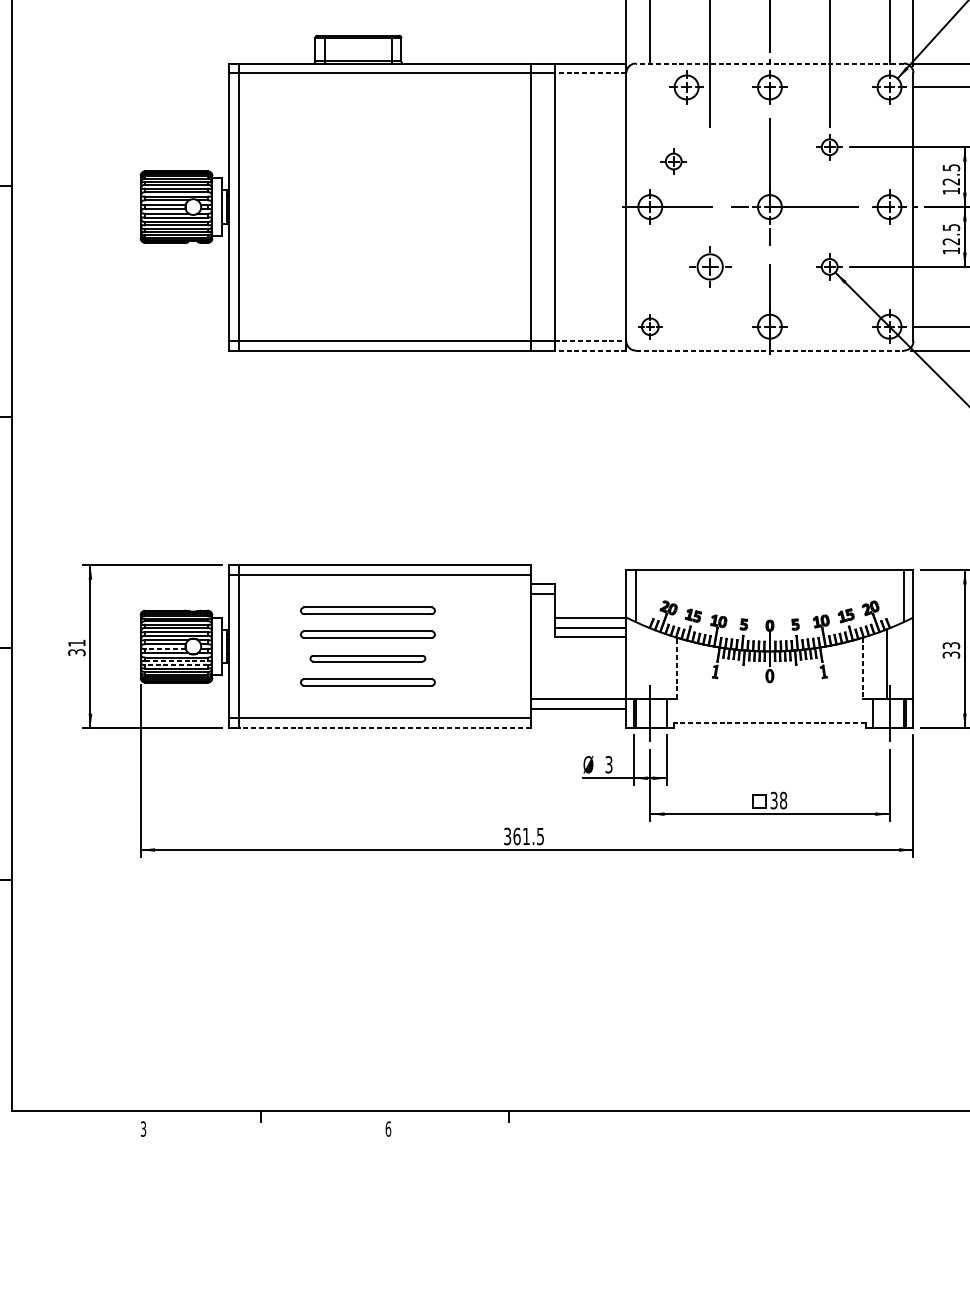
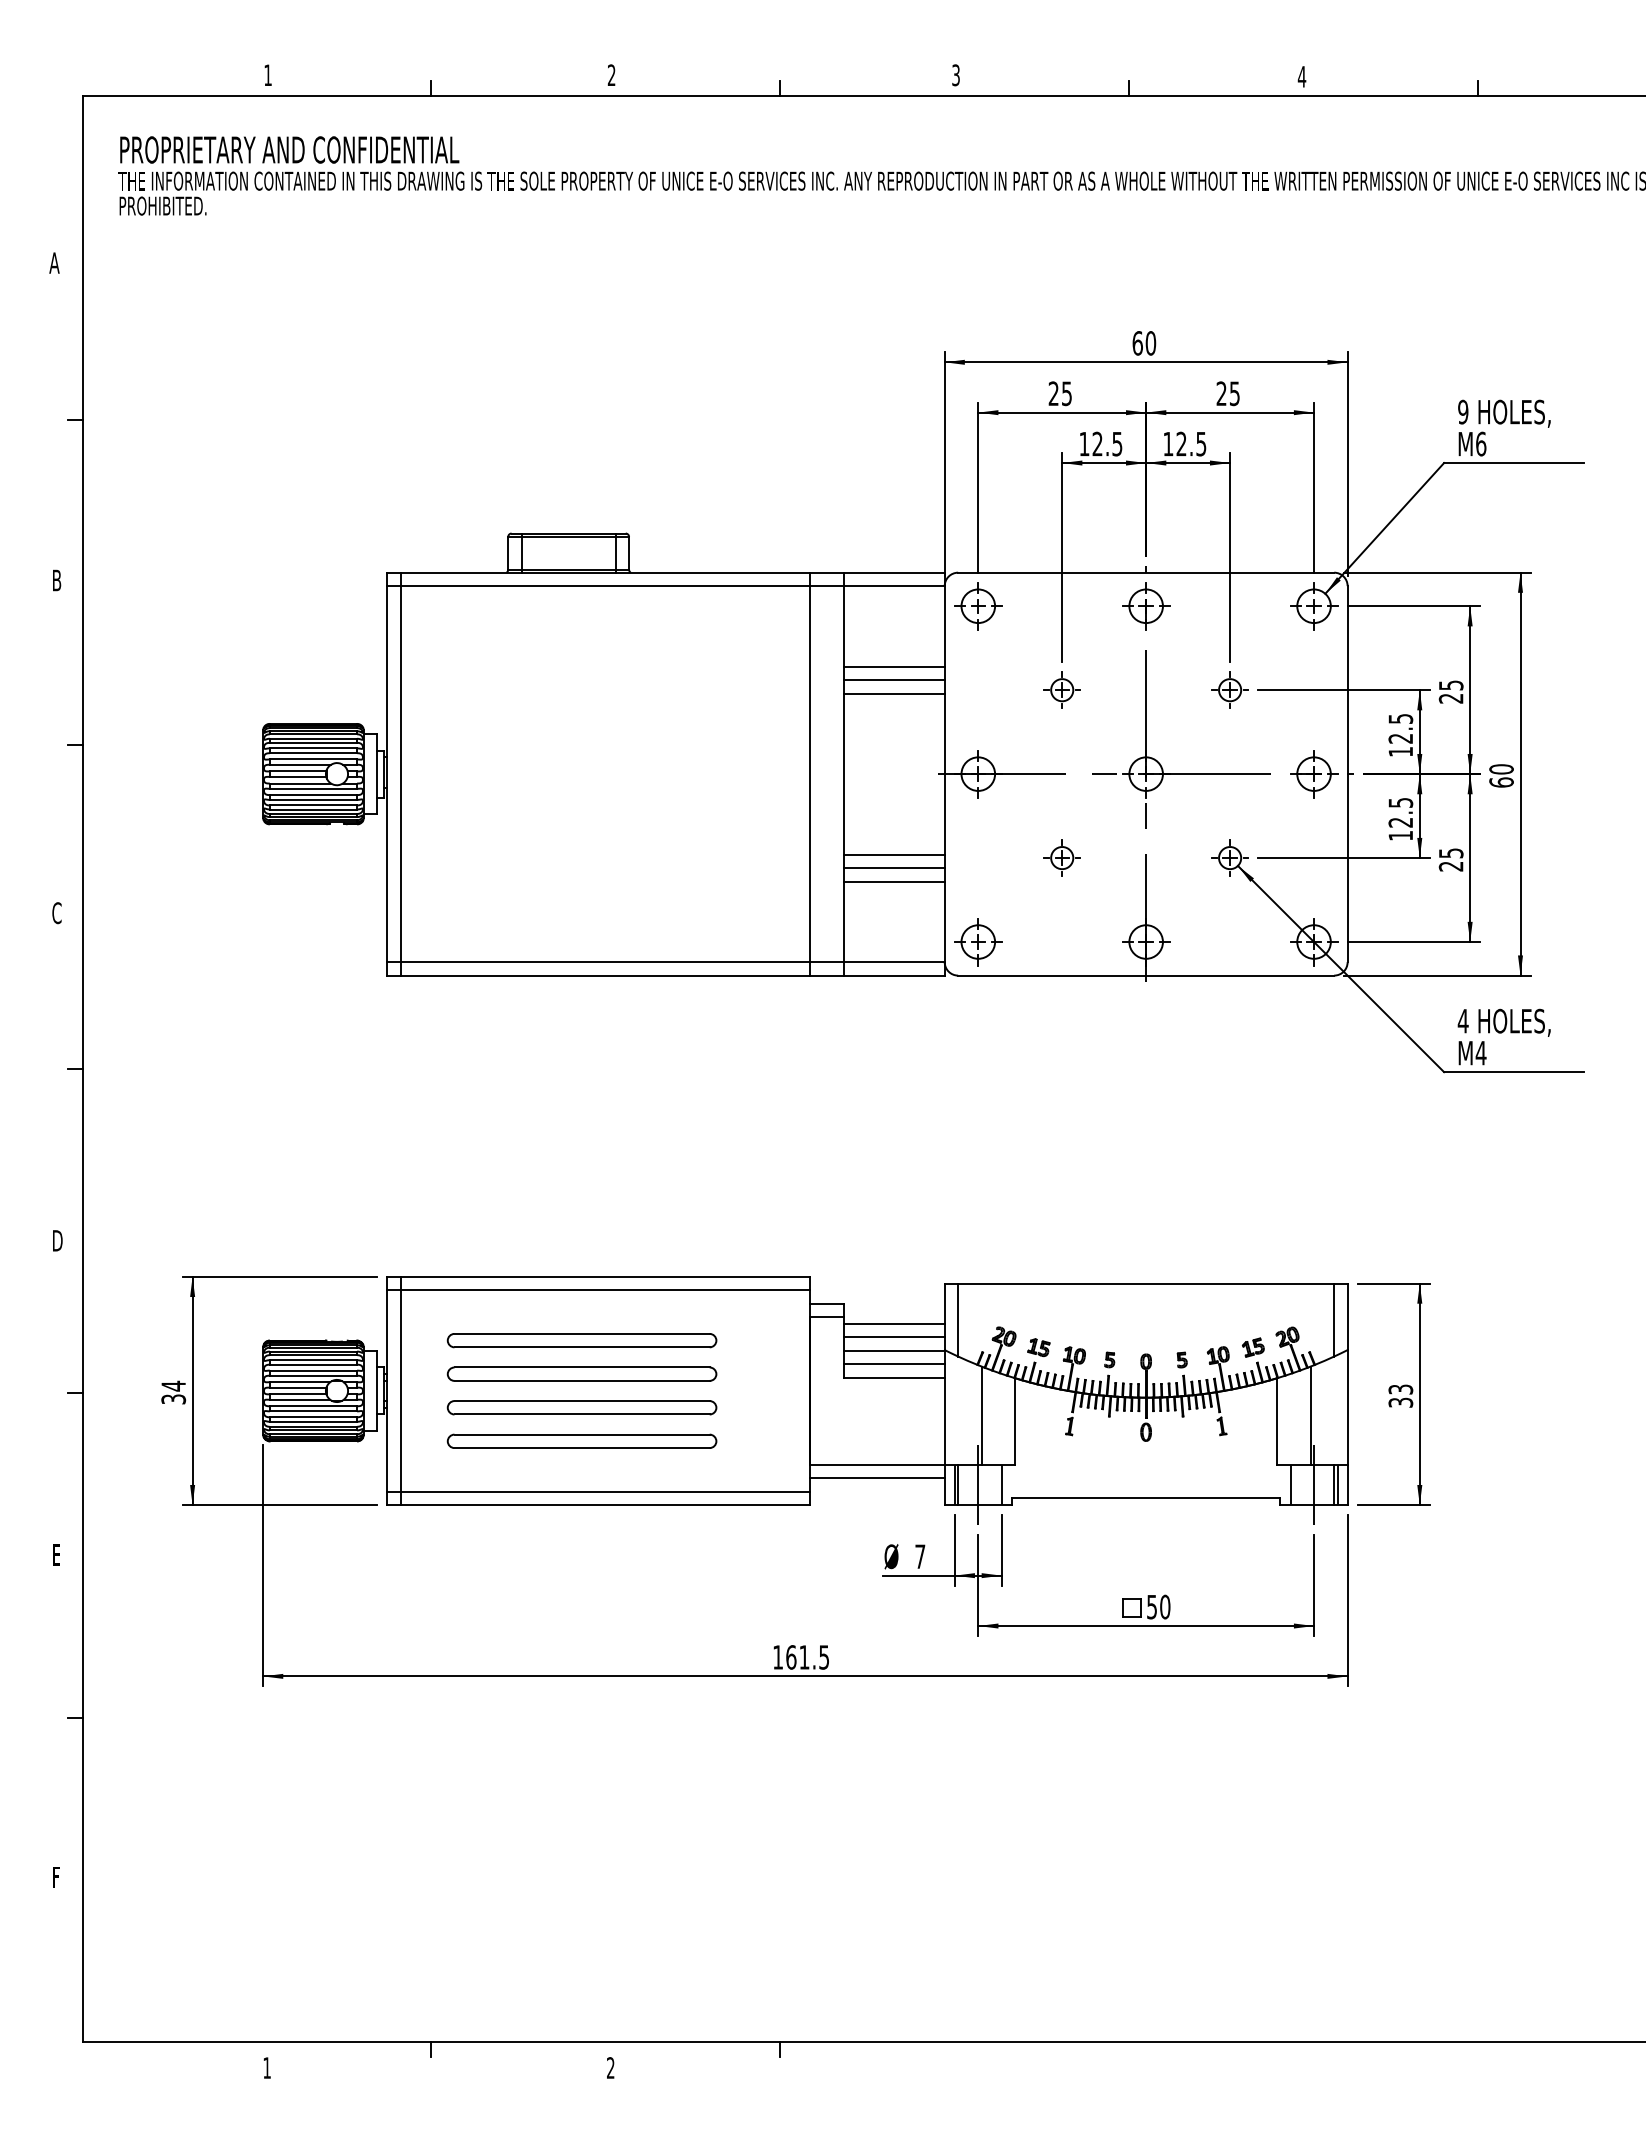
line: (769, 63) -> (1145, 572), dashed -> solid
line: (589, 73) -> (893, 586), dashed -> solid
part: (686, 87) -> (978, 606), moved
line: (589, 130) -> (893, 666), added
line: (589, 140) -> (893, 680), added
line: (589, 149) -> (893, 693), added
part: (673, 161) -> (1061, 689), moved
line: (589, 264) -> (893, 854), added
part: (709, 266) -> (1061, 857), size x0.62
line: (589, 274) -> (893, 868), added
line: (589, 283) -> (893, 881), added
part: (650, 327) -> (978, 942), size x1.43
line: (590, 341) -> (894, 962), dashed -> solid
line: (589, 350) -> (893, 975), dashed -> solid
line: (770, 350) -> (1146, 975), dashed -> solid
line: (589, 598) -> (893, 1323), added
line: (589, 608) -> (893, 1337), added
part: (367, 610) -> (581, 1340), size x1.43
part: (367, 634) -> (581, 1373), size x1.43
text: (76, 642) -> (173, 1385), 31 -> 34
line: (165, 649) -> (297, 1394), dashed -> solid
part: (367, 658) -> (581, 1407), size x1.67
line: (176, 661) -> (313, 1411), dashed -> solid
line: (652, 664) -> (981, 1415), added
line: (176, 665) -> (313, 1417), dashed -> solid
line: (676, 668) -> (1015, 1421), dashed -> solid
line: (863, 669) -> (1277, 1422), dashed -> solid
part: (367, 681) -> (581, 1440), size x1.43
line: (769, 723) -> (1145, 1498), dashed -> solid
line: (384, 728) -> (605, 1505), dashed -> solid
text: (609, 764) -> (920, 1556), 3 -> 7
text: (778, 800) -> (1158, 1606), 38 -> 50
text: (507, 836) -> (778, 1657), 361.5 -> 161.5
text: (388, 1128) -> (610, 2067), 6 -> 2
text: (143, 1129) -> (266, 2068), 3 -> 1

